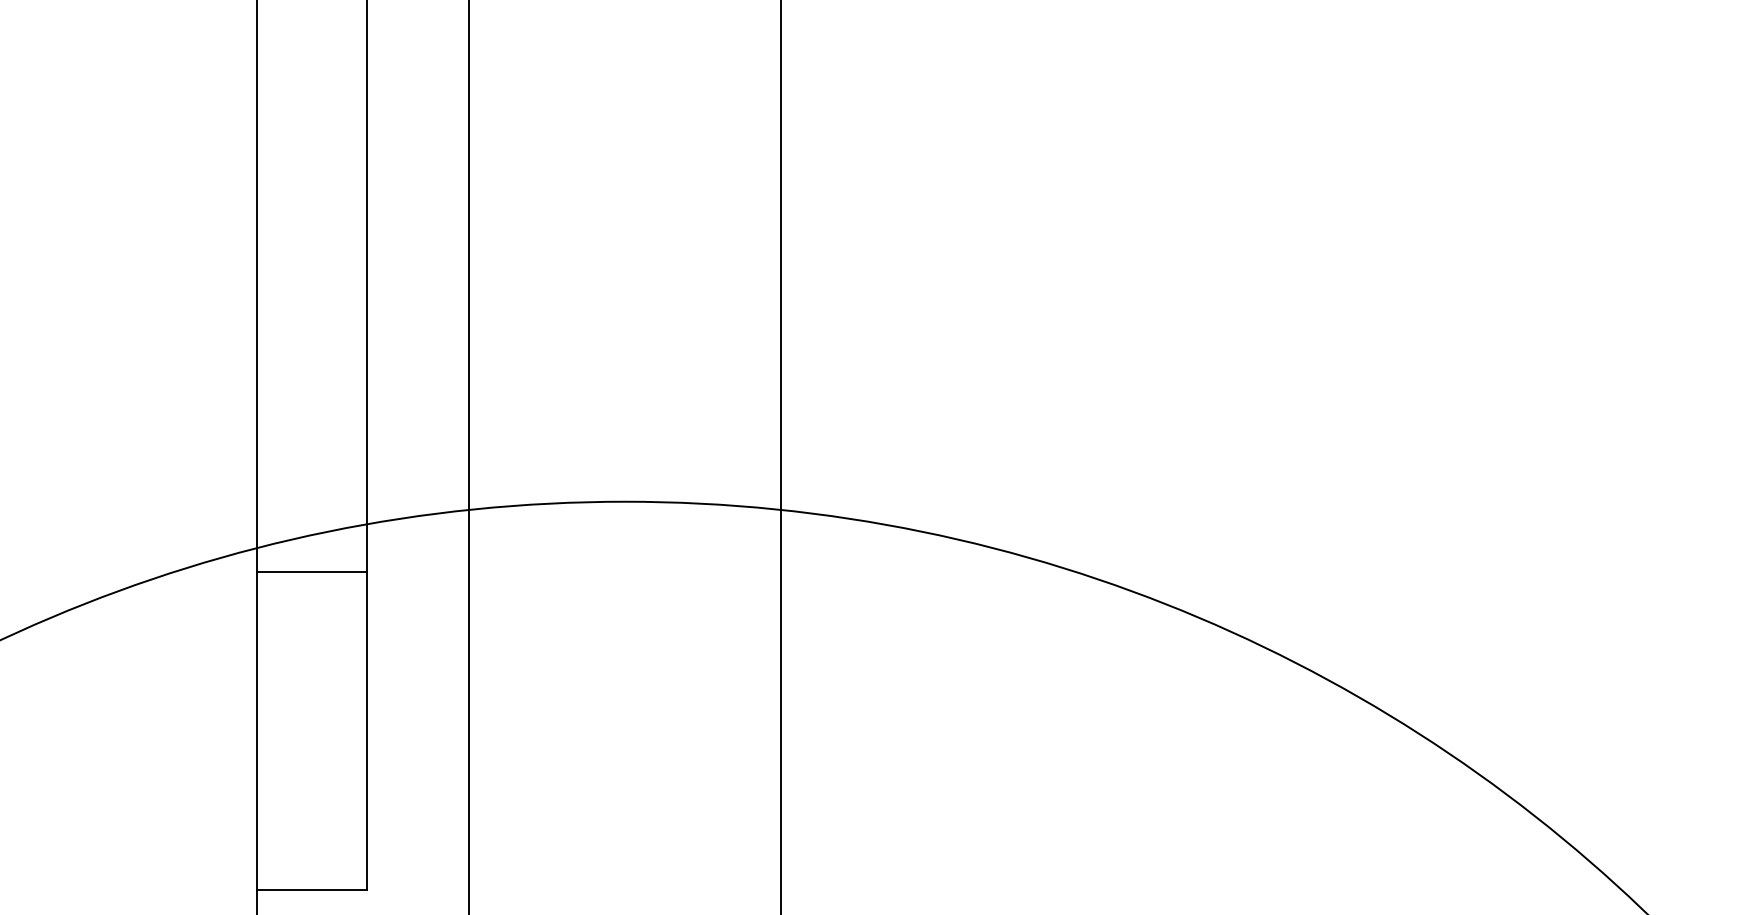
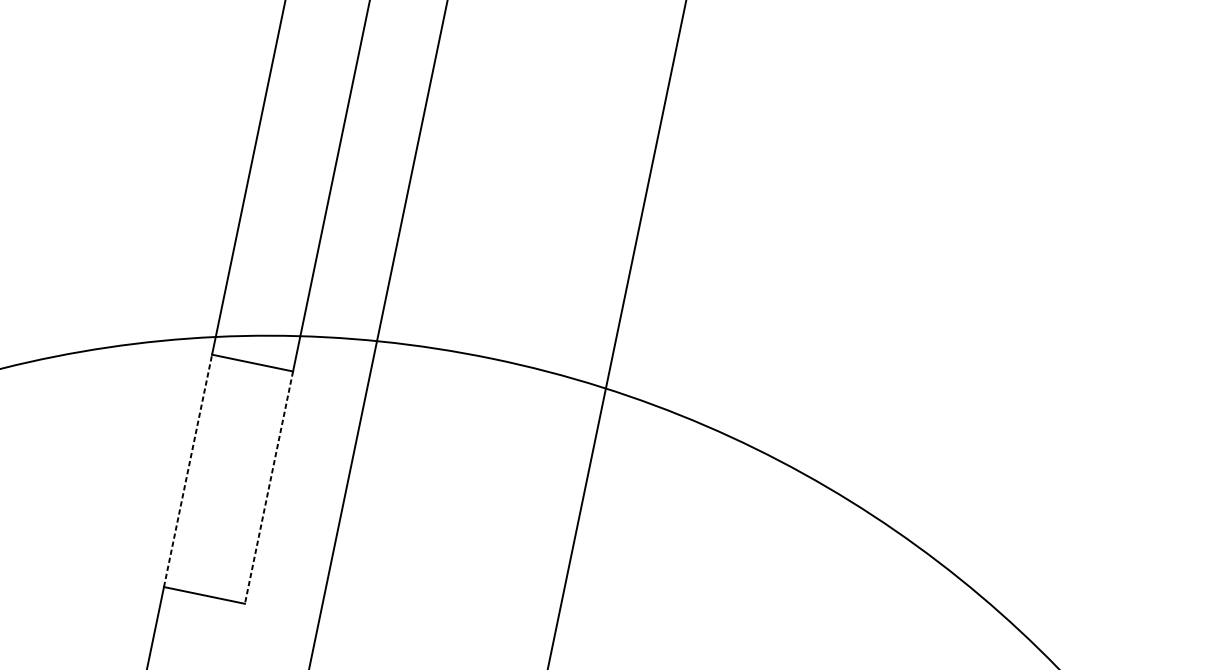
line: (256, 731) -> (187, 471), solid -> dashed
line: (367, 731) -> (269, 488), solid -> dashed

